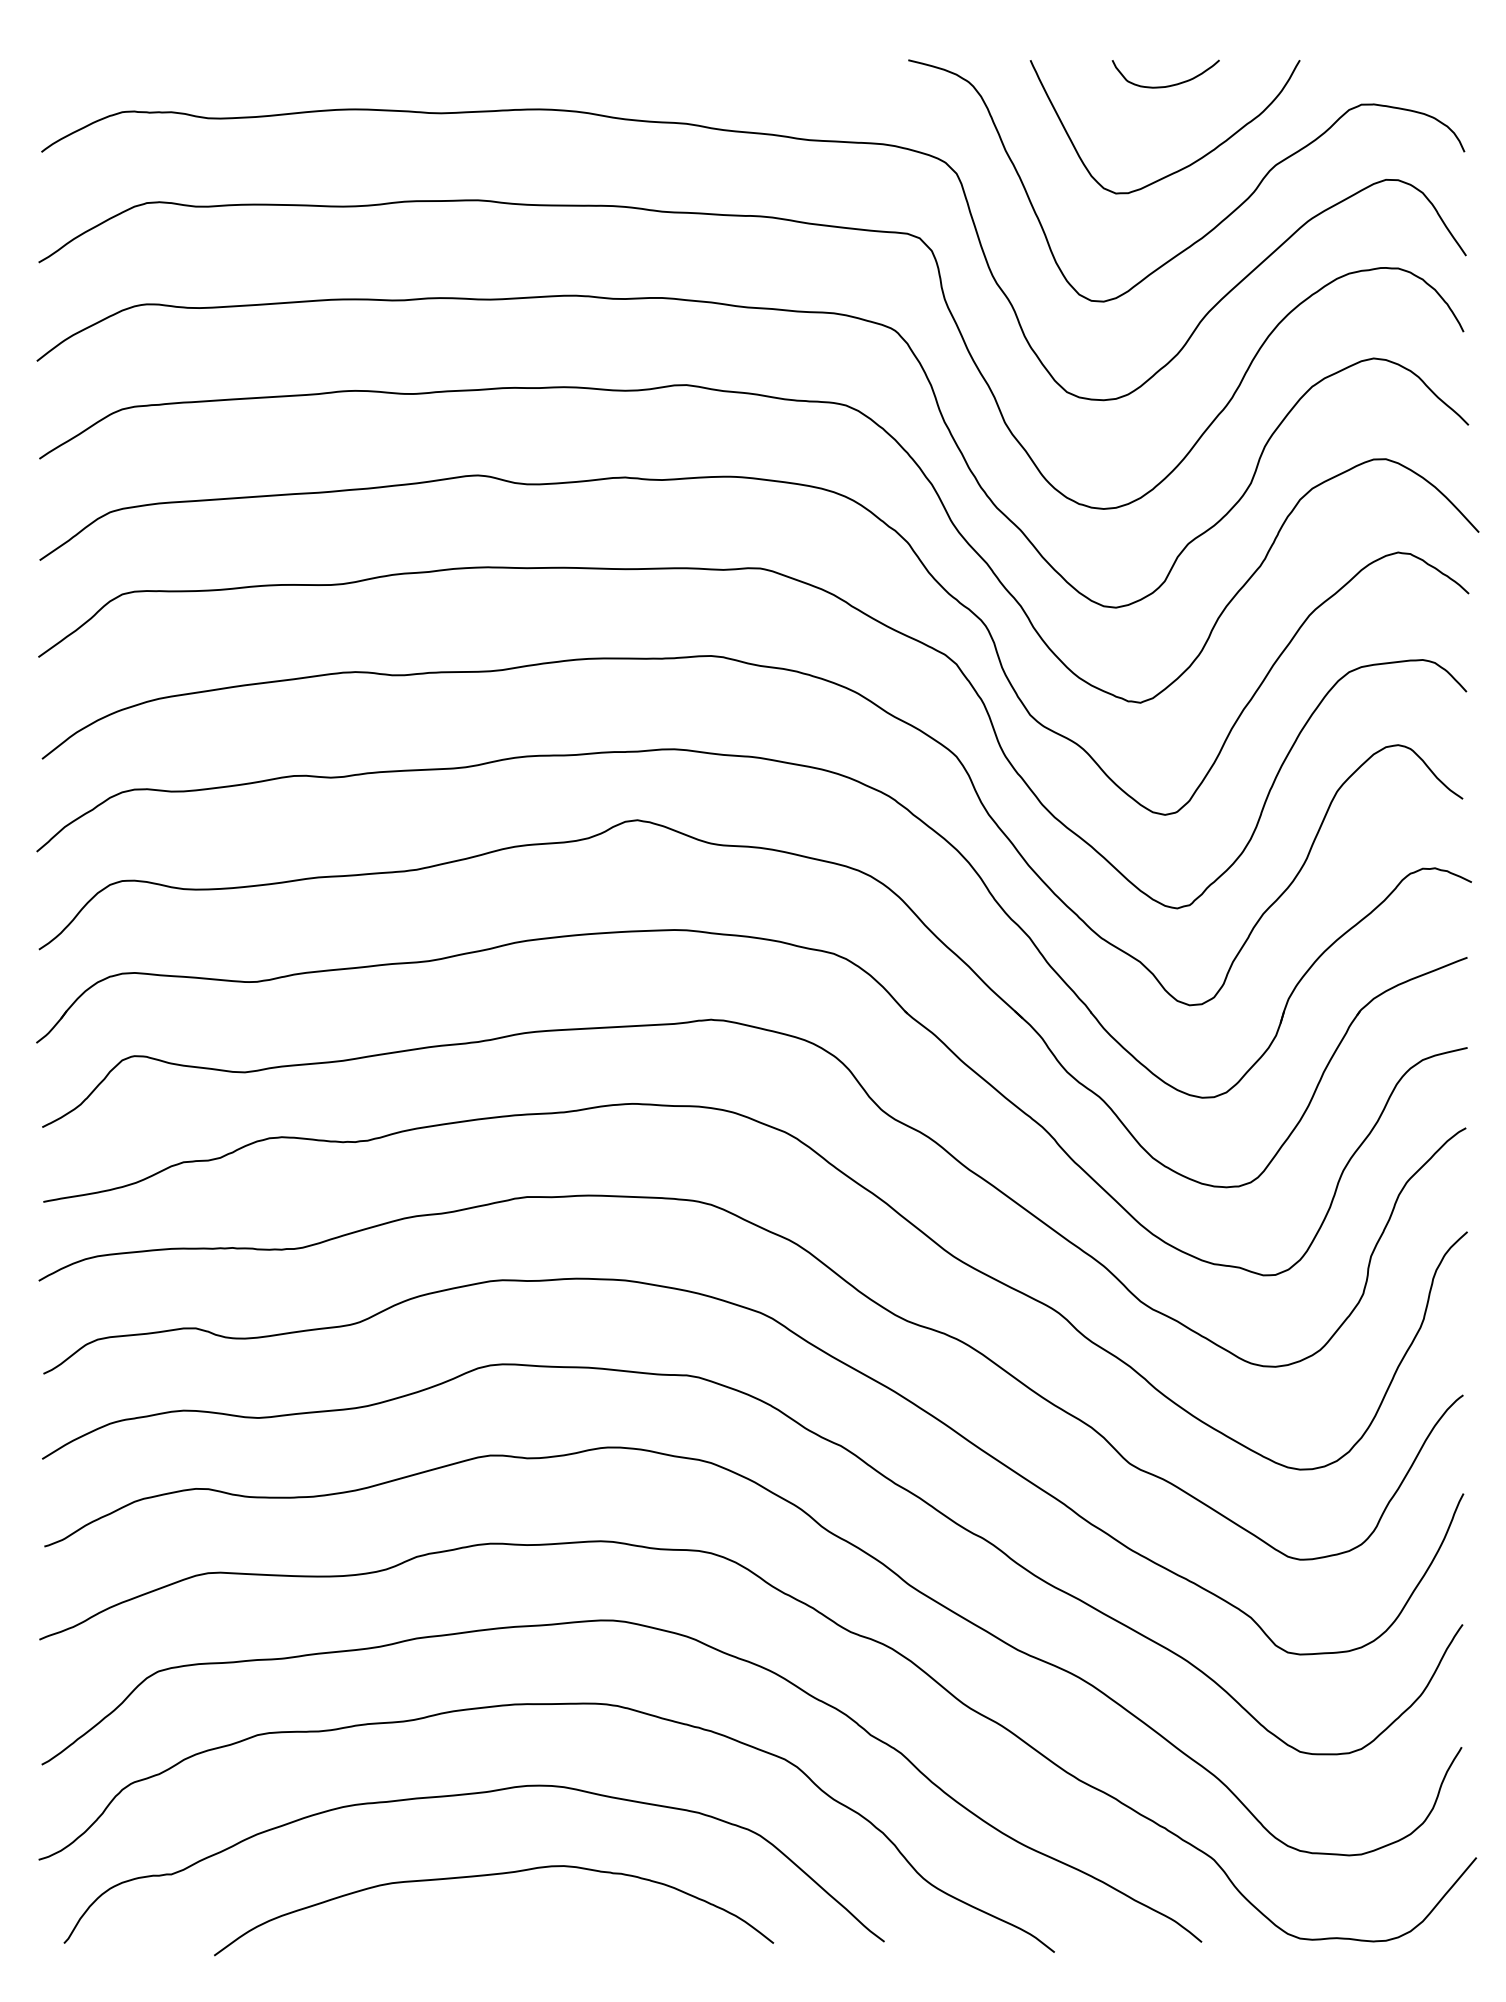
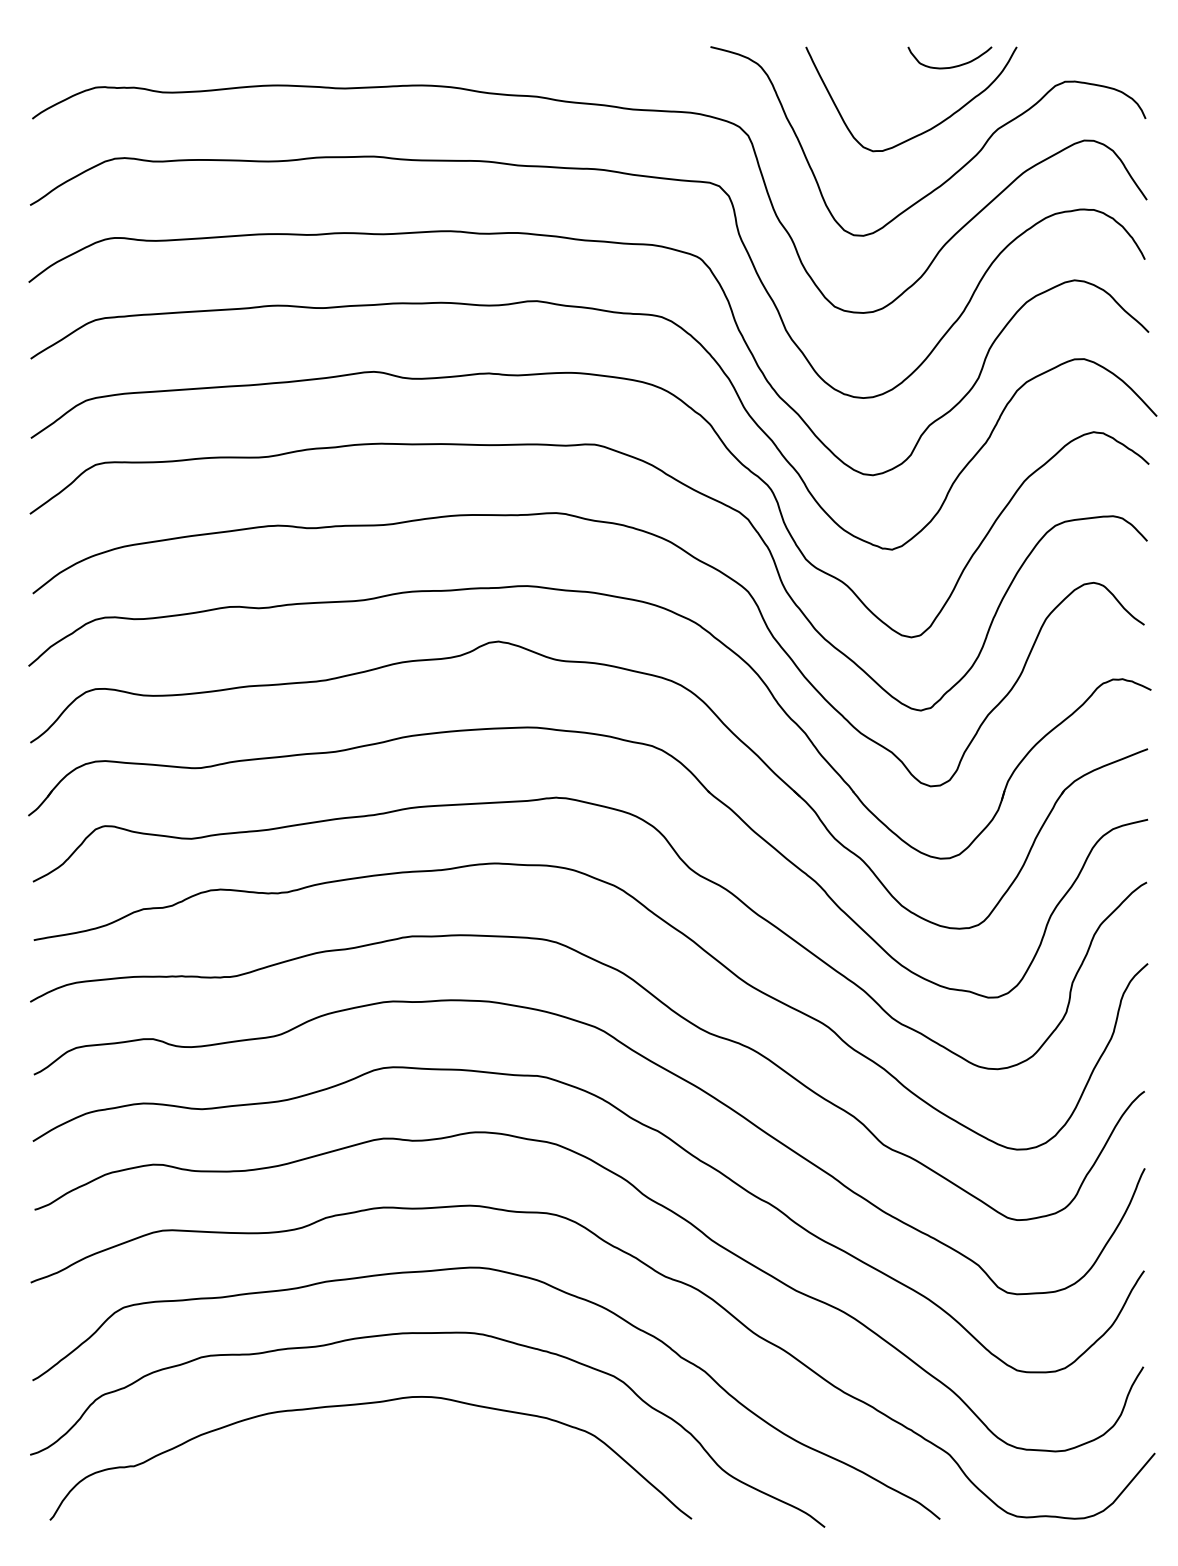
curve: (1166, 85) -> (950, 66), moved
curve: (494, 1875) -> (386, 1467), removed

